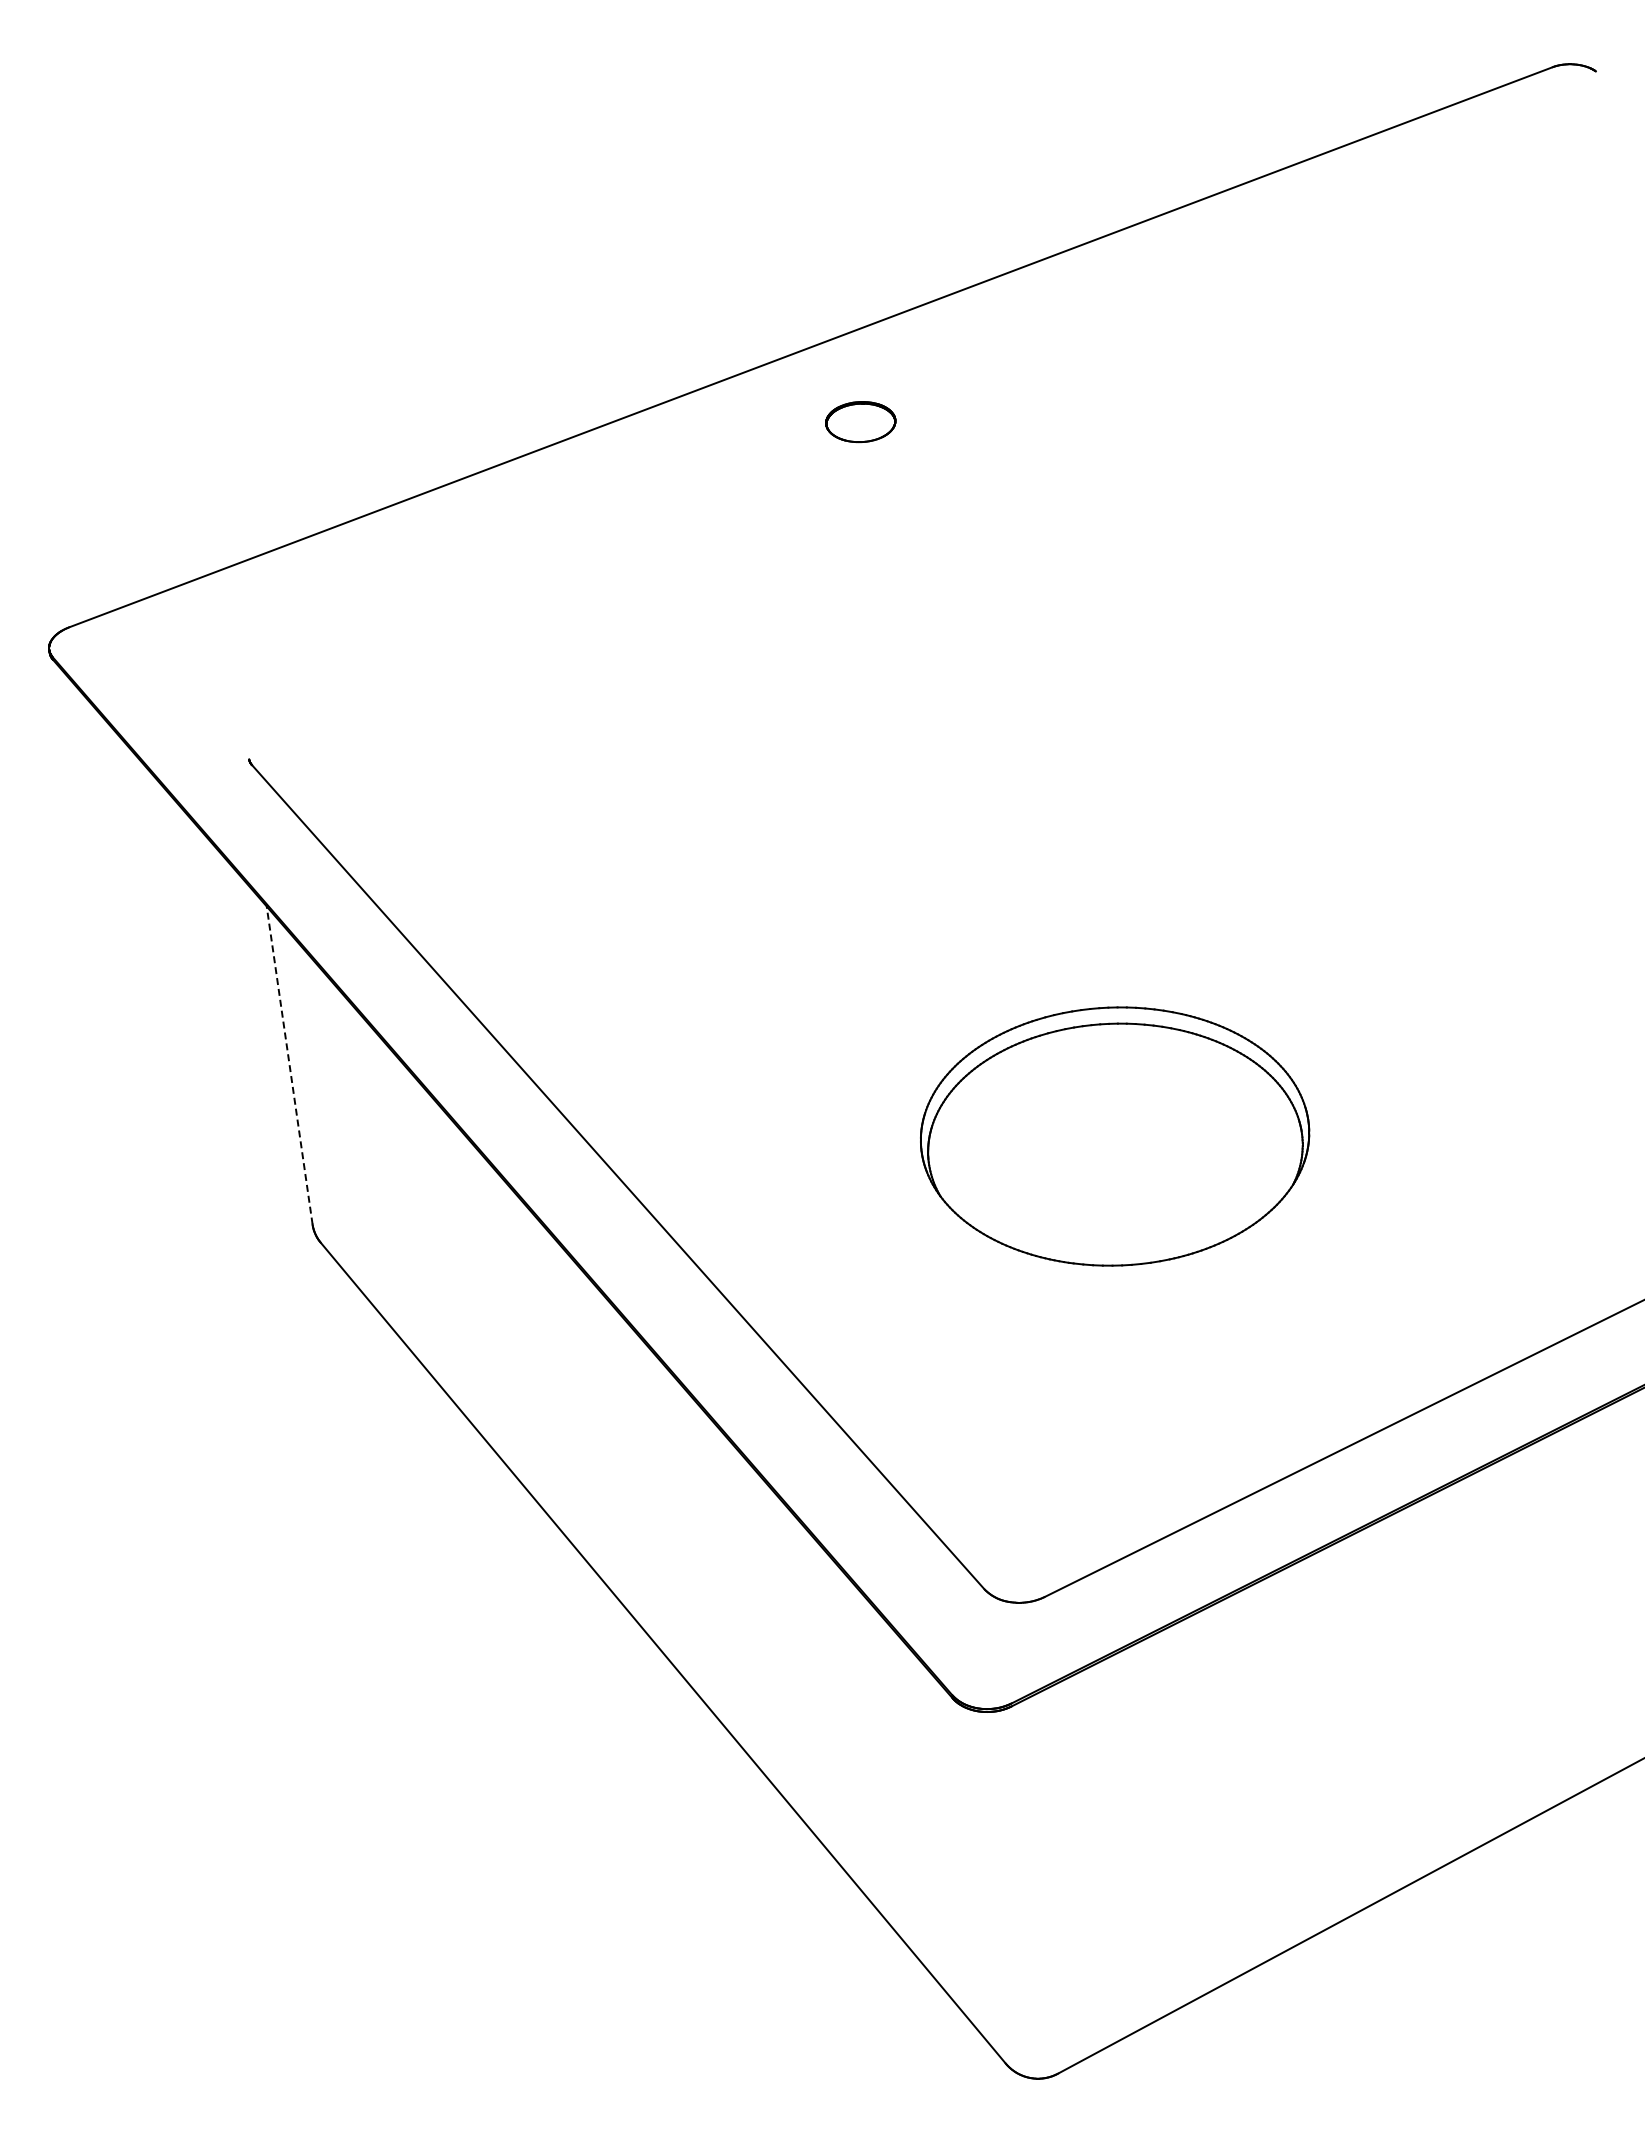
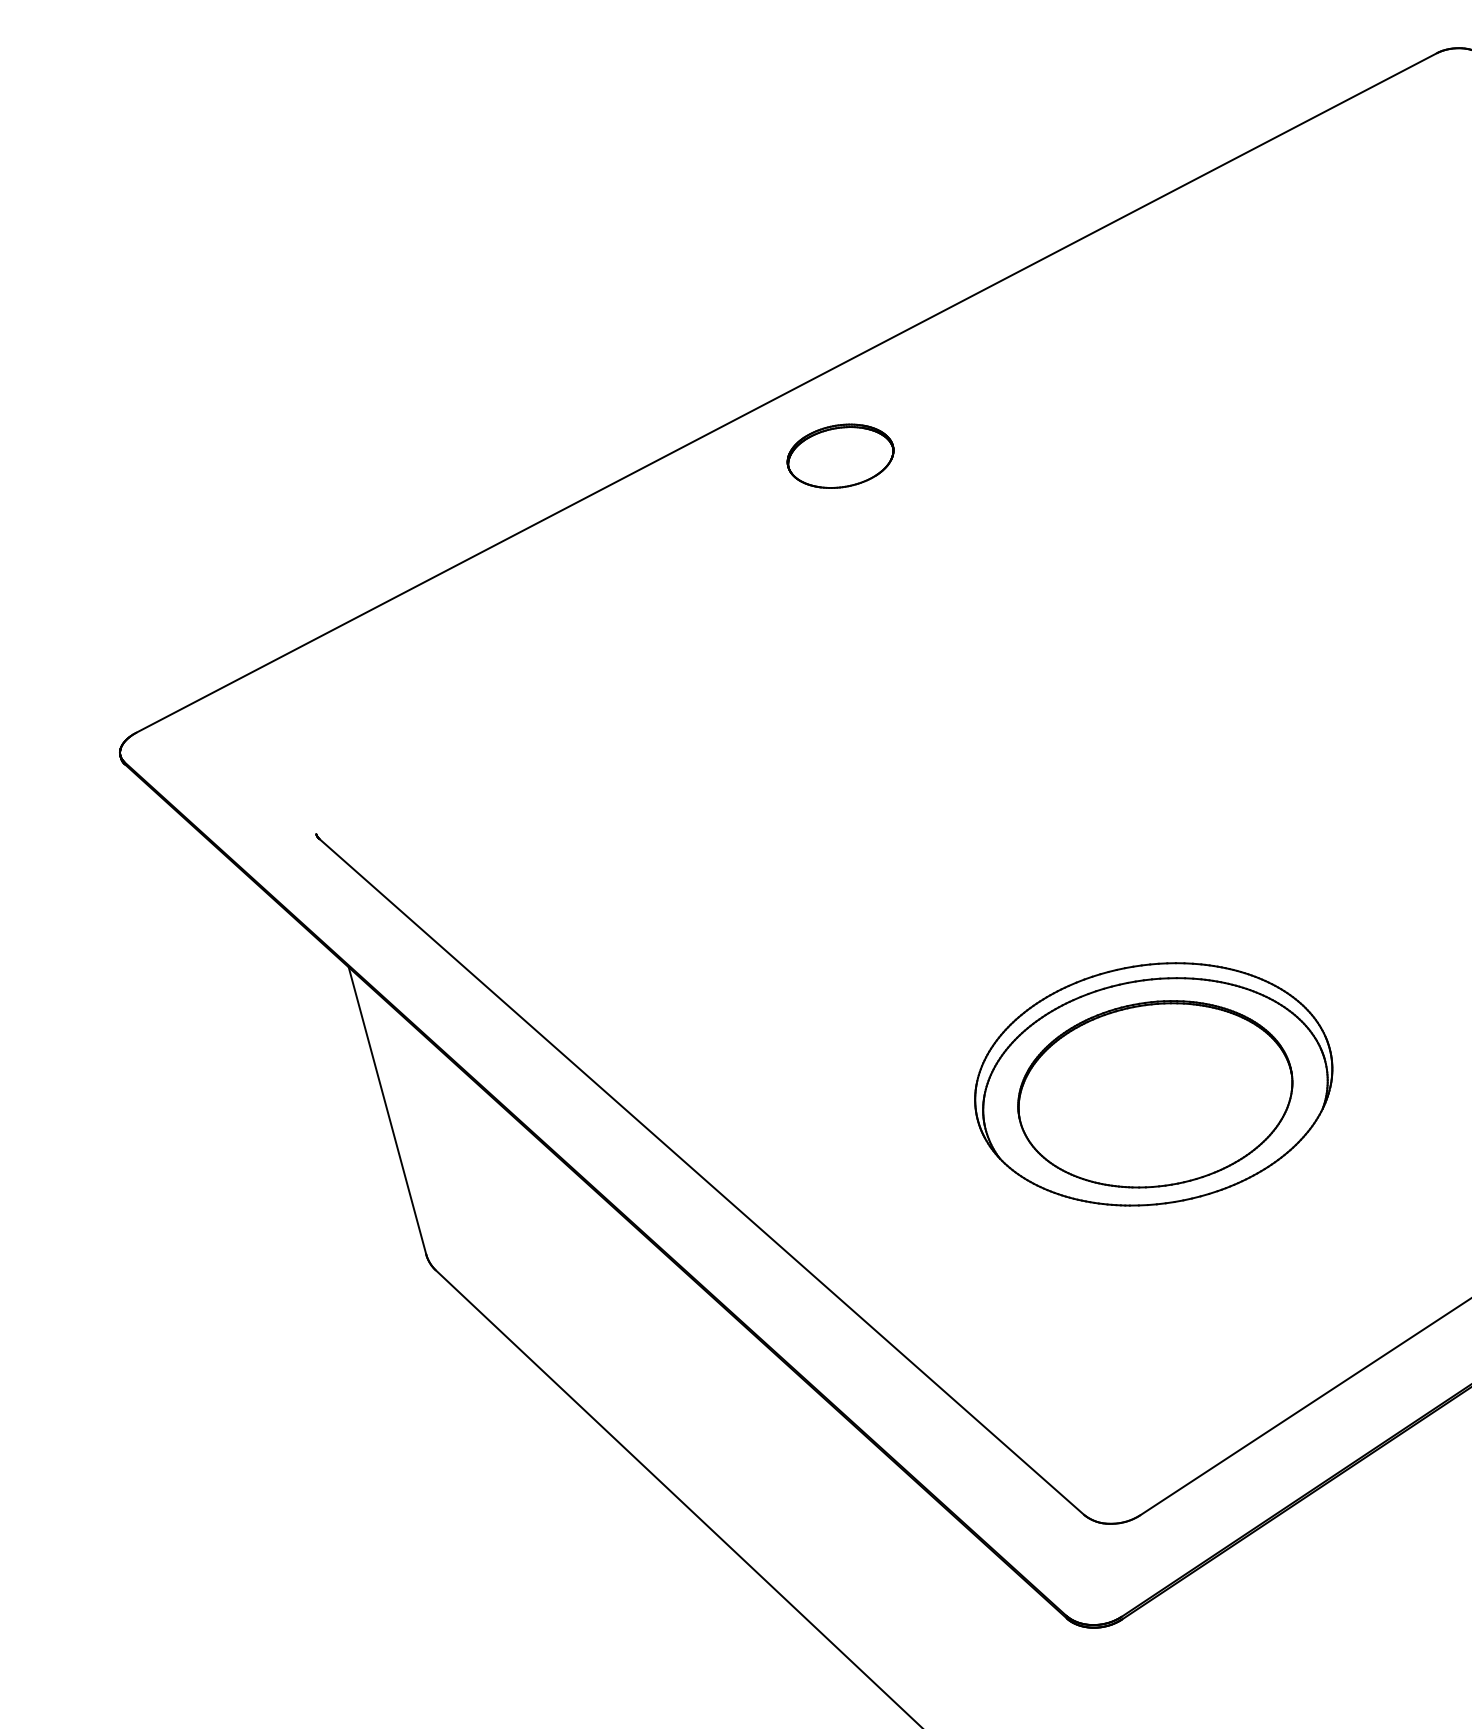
part: (860, 421) -> (840, 455), size x1.67
line: (289, 1065) -> (387, 1110), dashed -> solid
part: (1115, 1147) -> (1155, 1094), added

